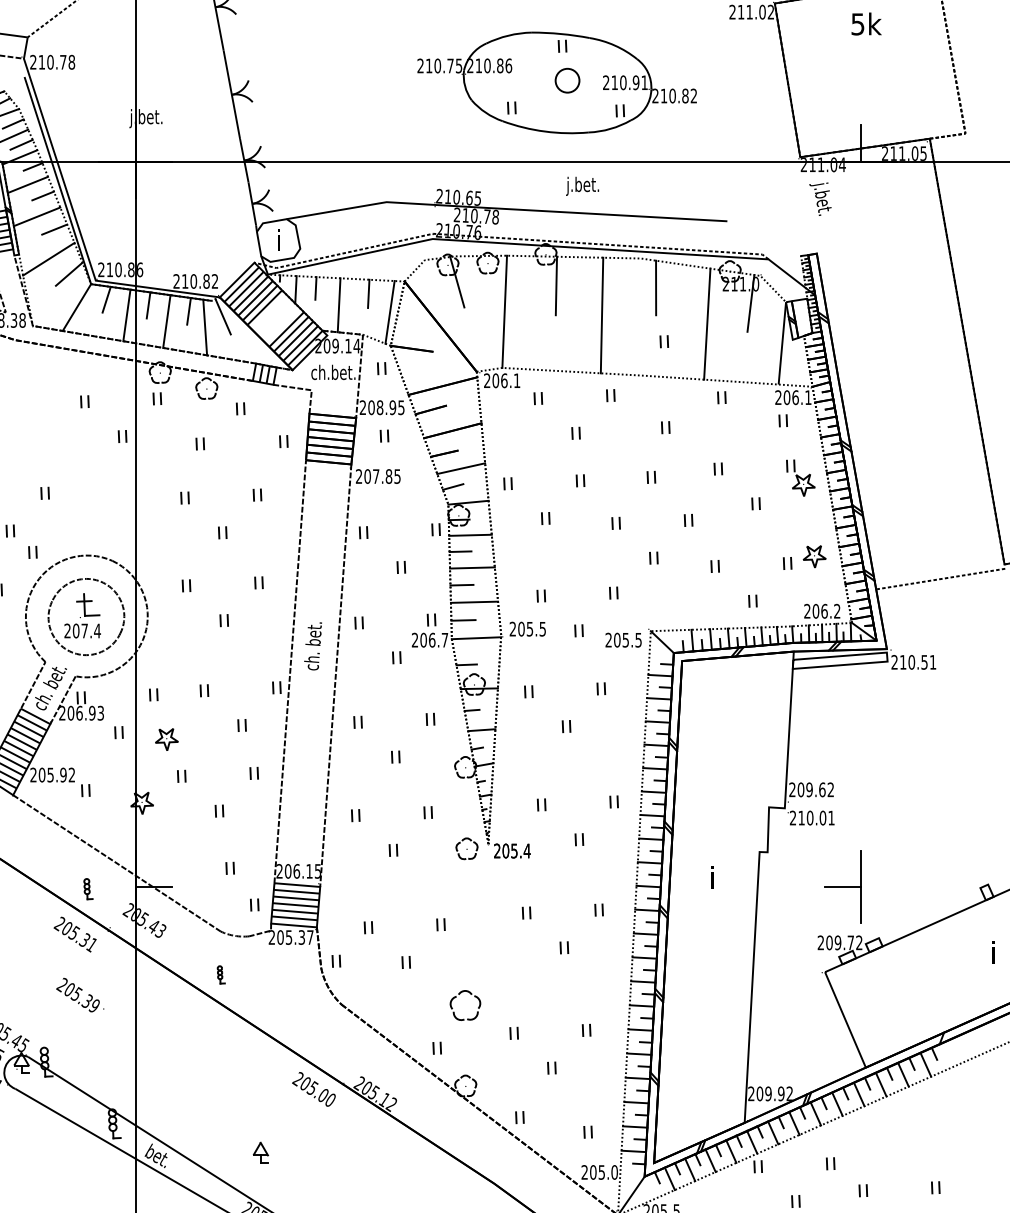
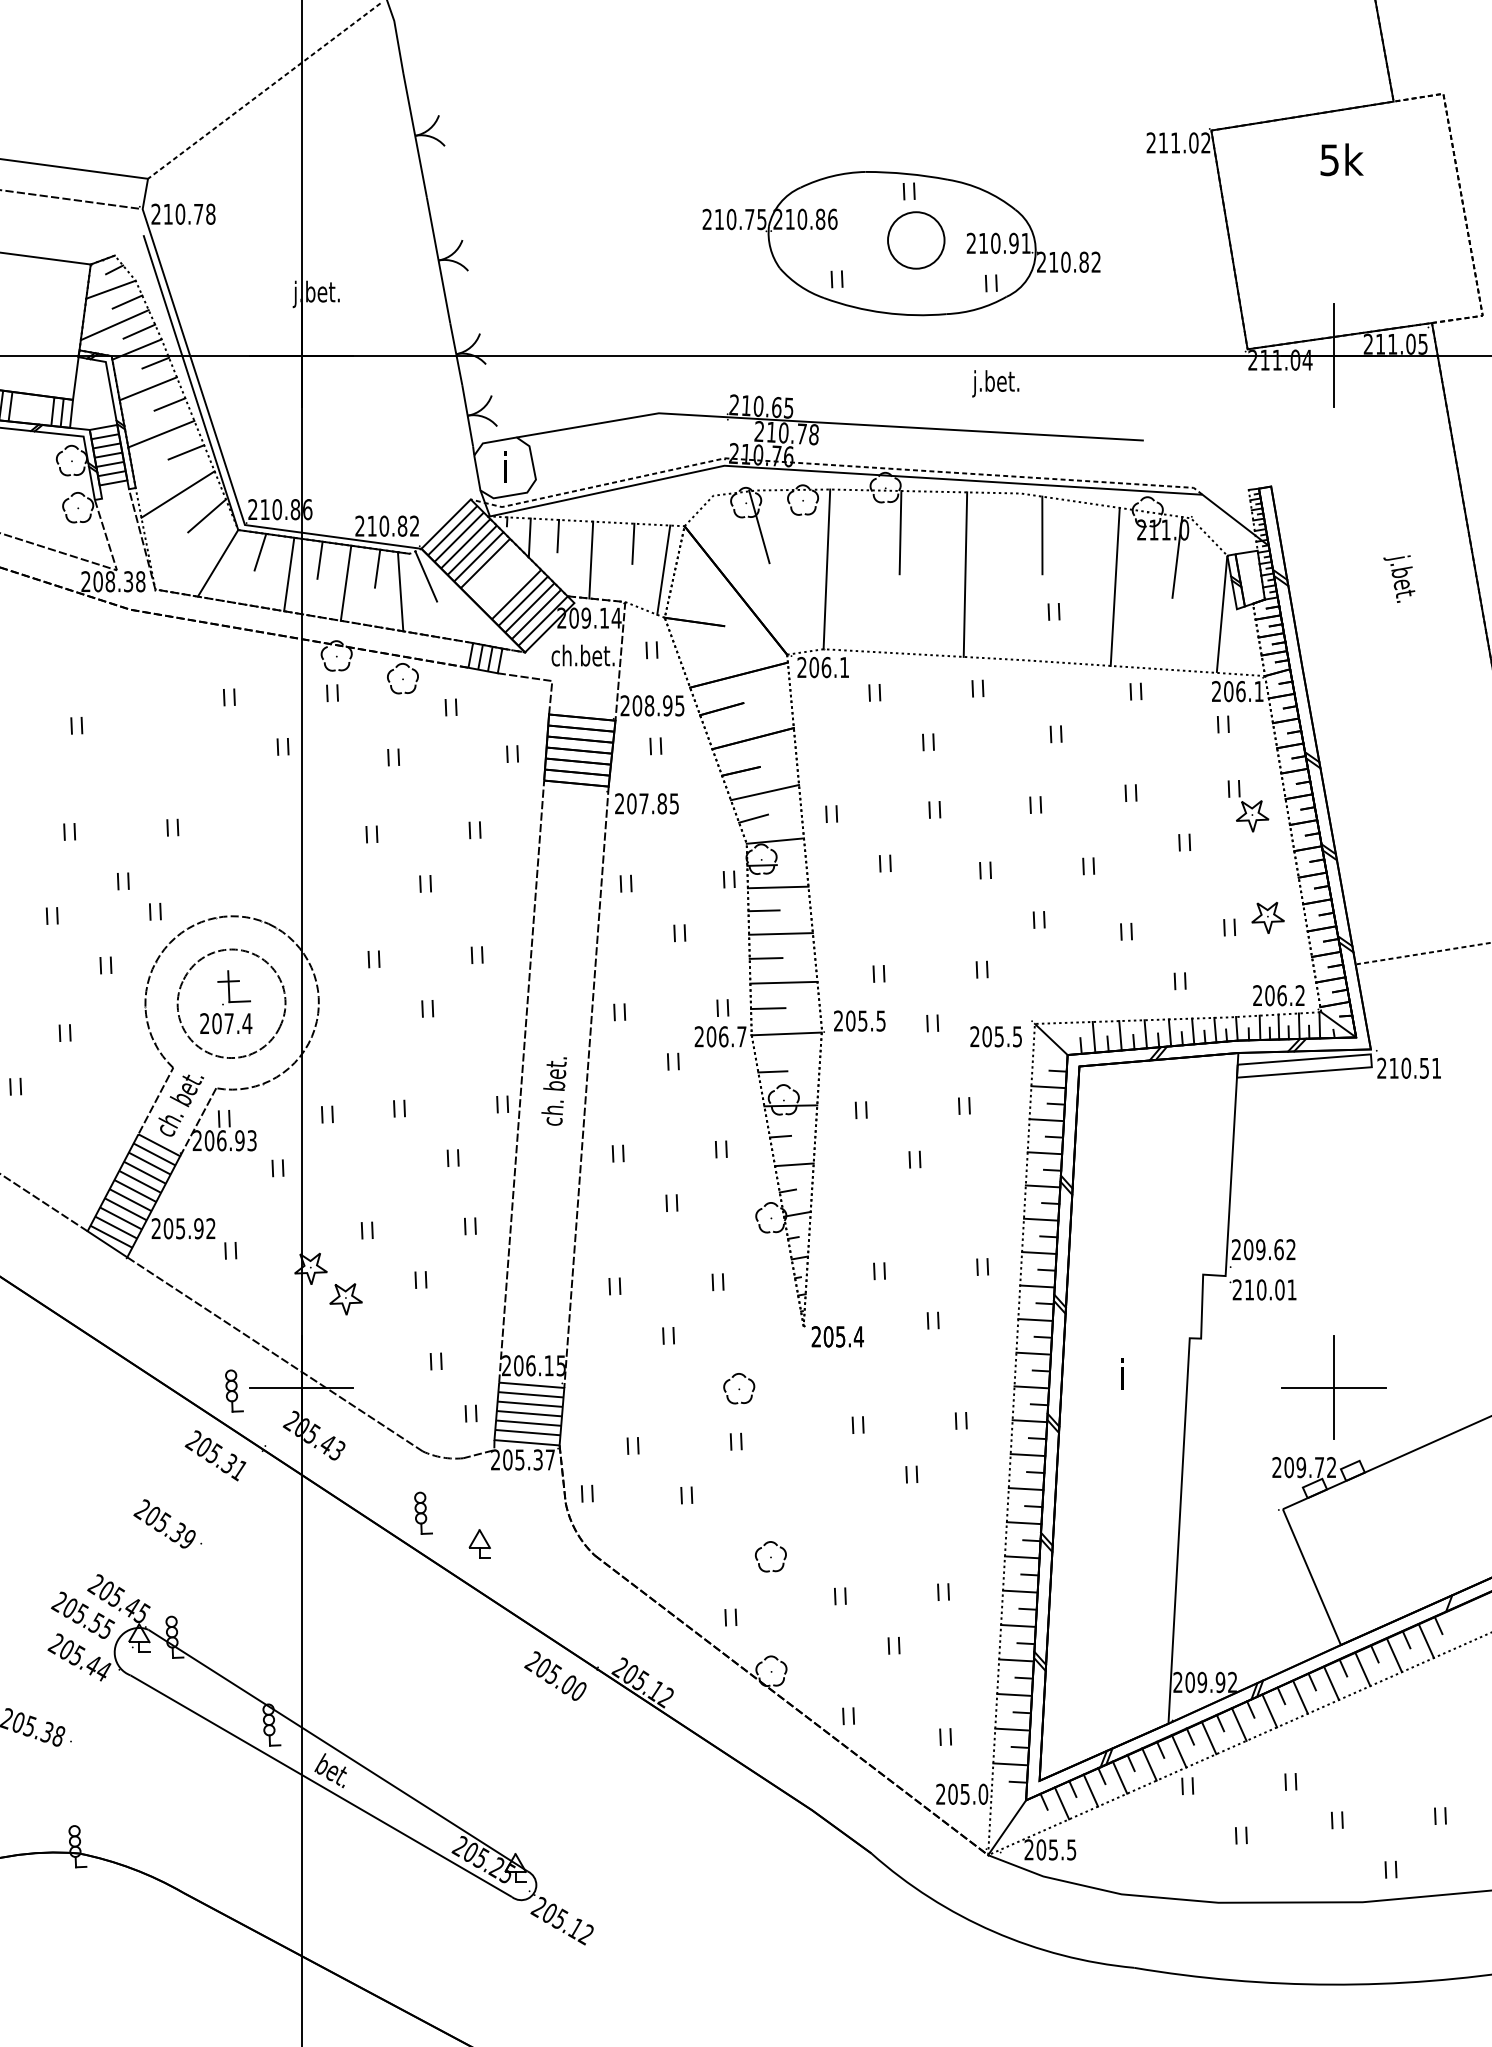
part: (567, 80) -> (916, 240), size x1.67
line: (860, 179) -> (1333, 381), added
text: (582, 186) -> (995, 383), moved
text: (820, 198) -> (1399, 578), moved
text: (312, 646) -> (553, 1091), moved
part: (166, 739) -> (345, 1299), moved
part: (467, 848) -> (739, 1388), moved
line: (117, 886) -> (275, 1387), added
line: (878, 886) -> (1359, 1387), added
part: (88, 888) -> (234, 1390), size x1.43
part: (221, 974) -> (423, 1512), size x1.67
text: (80, 994) -> (167, 1523), moved
part: (465, 1005) -> (770, 1556), size x0.71
part: (260, 1152) -> (479, 1543), moved

